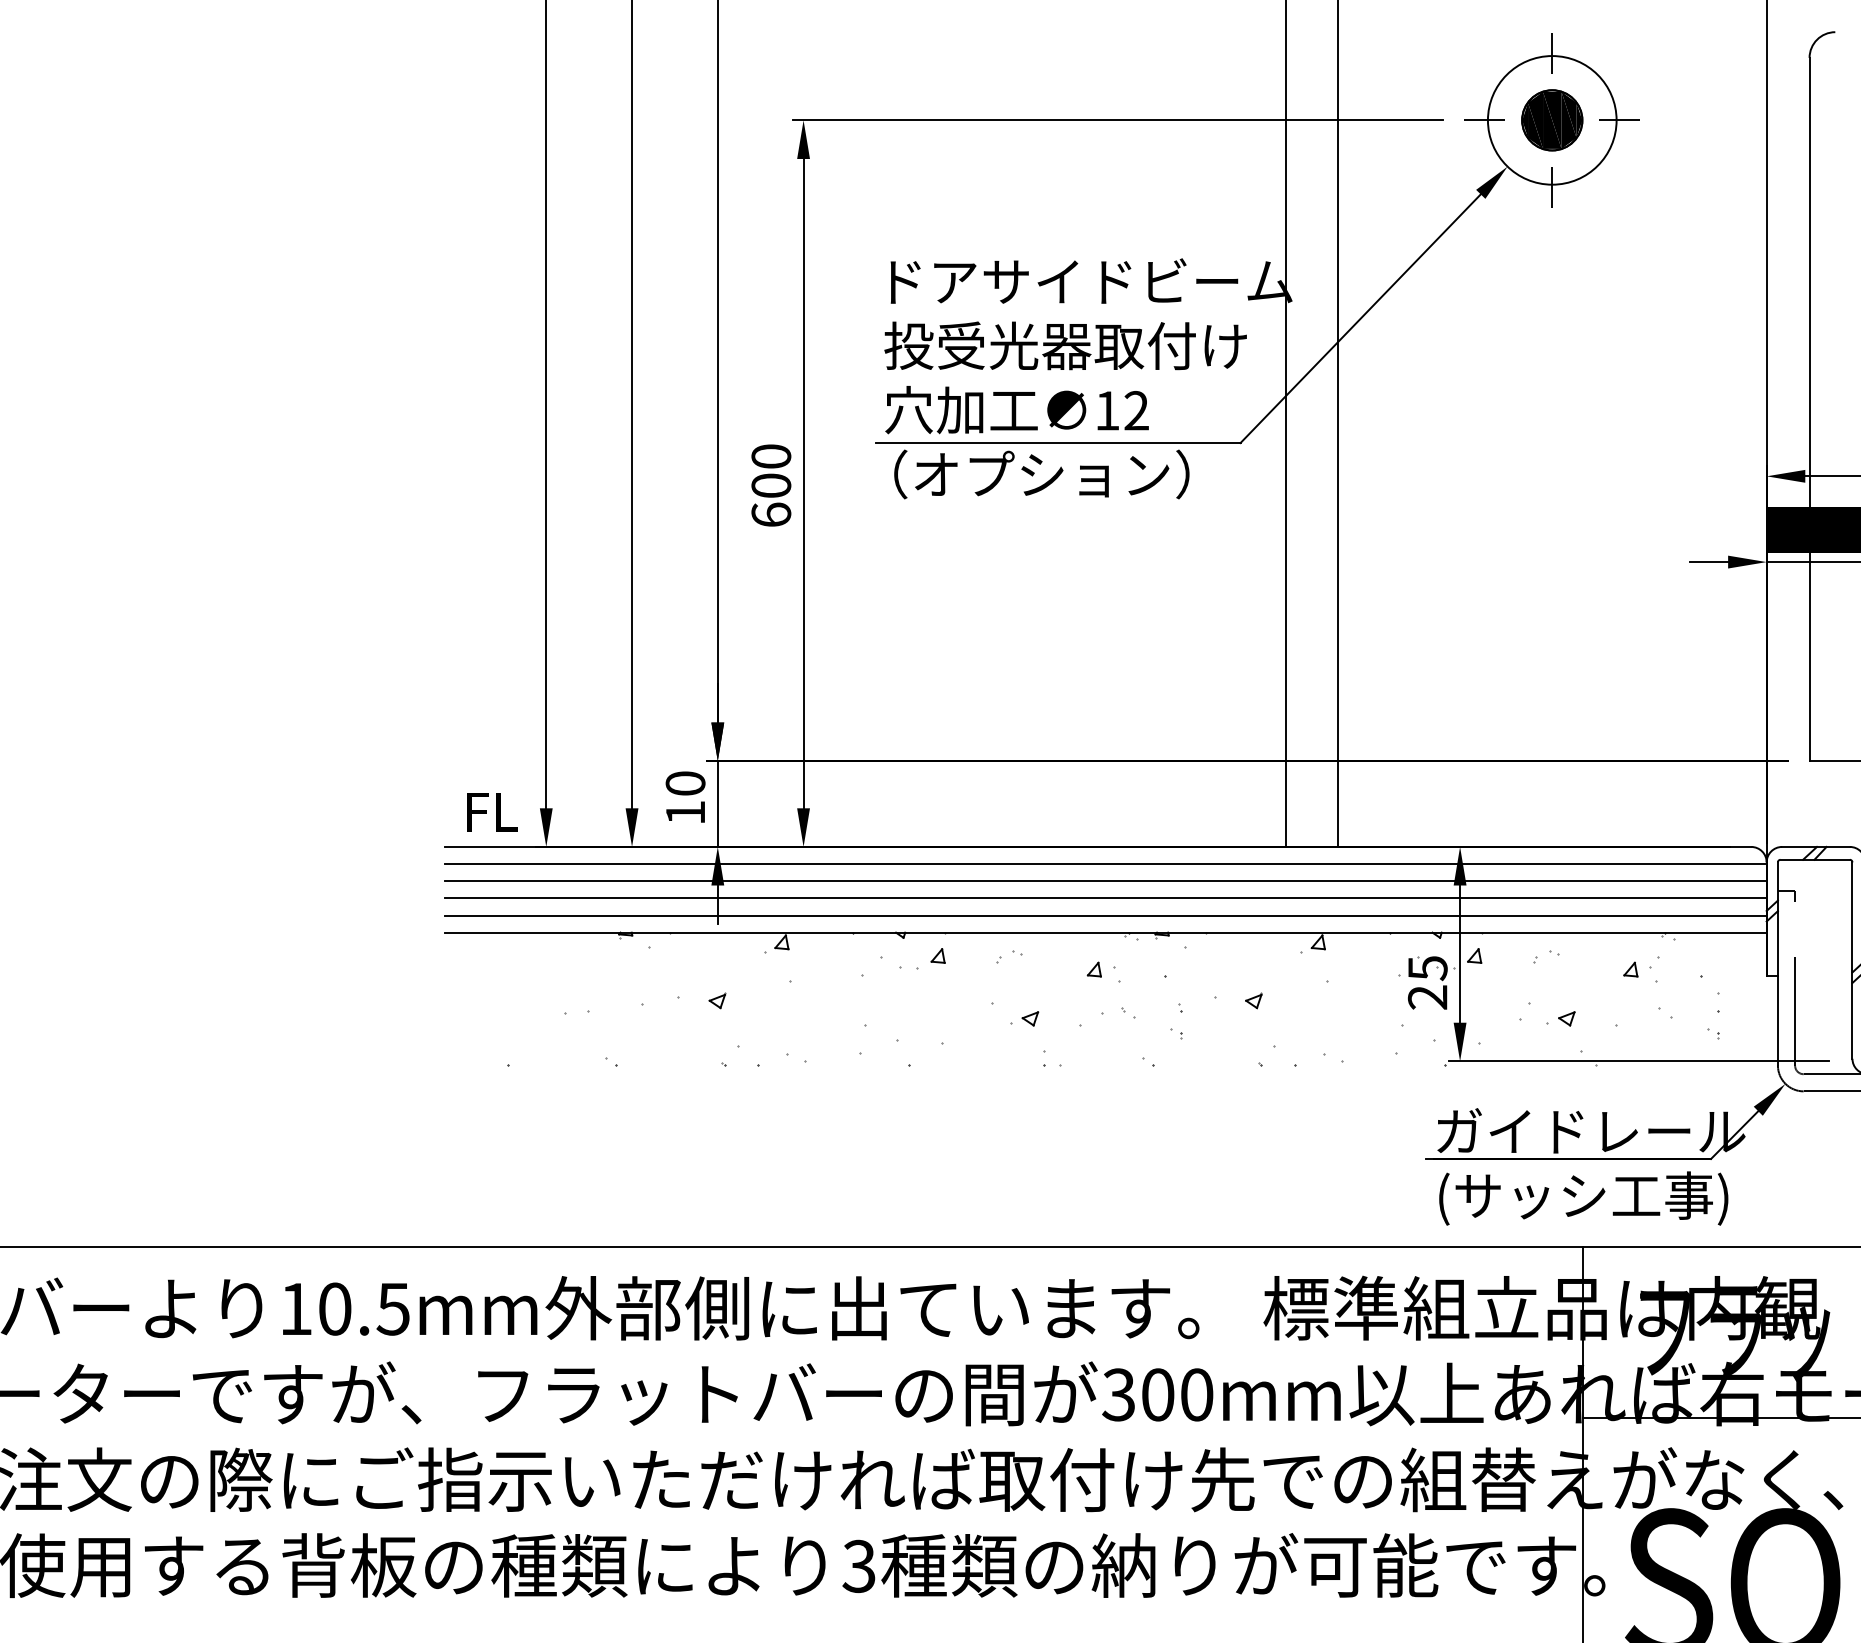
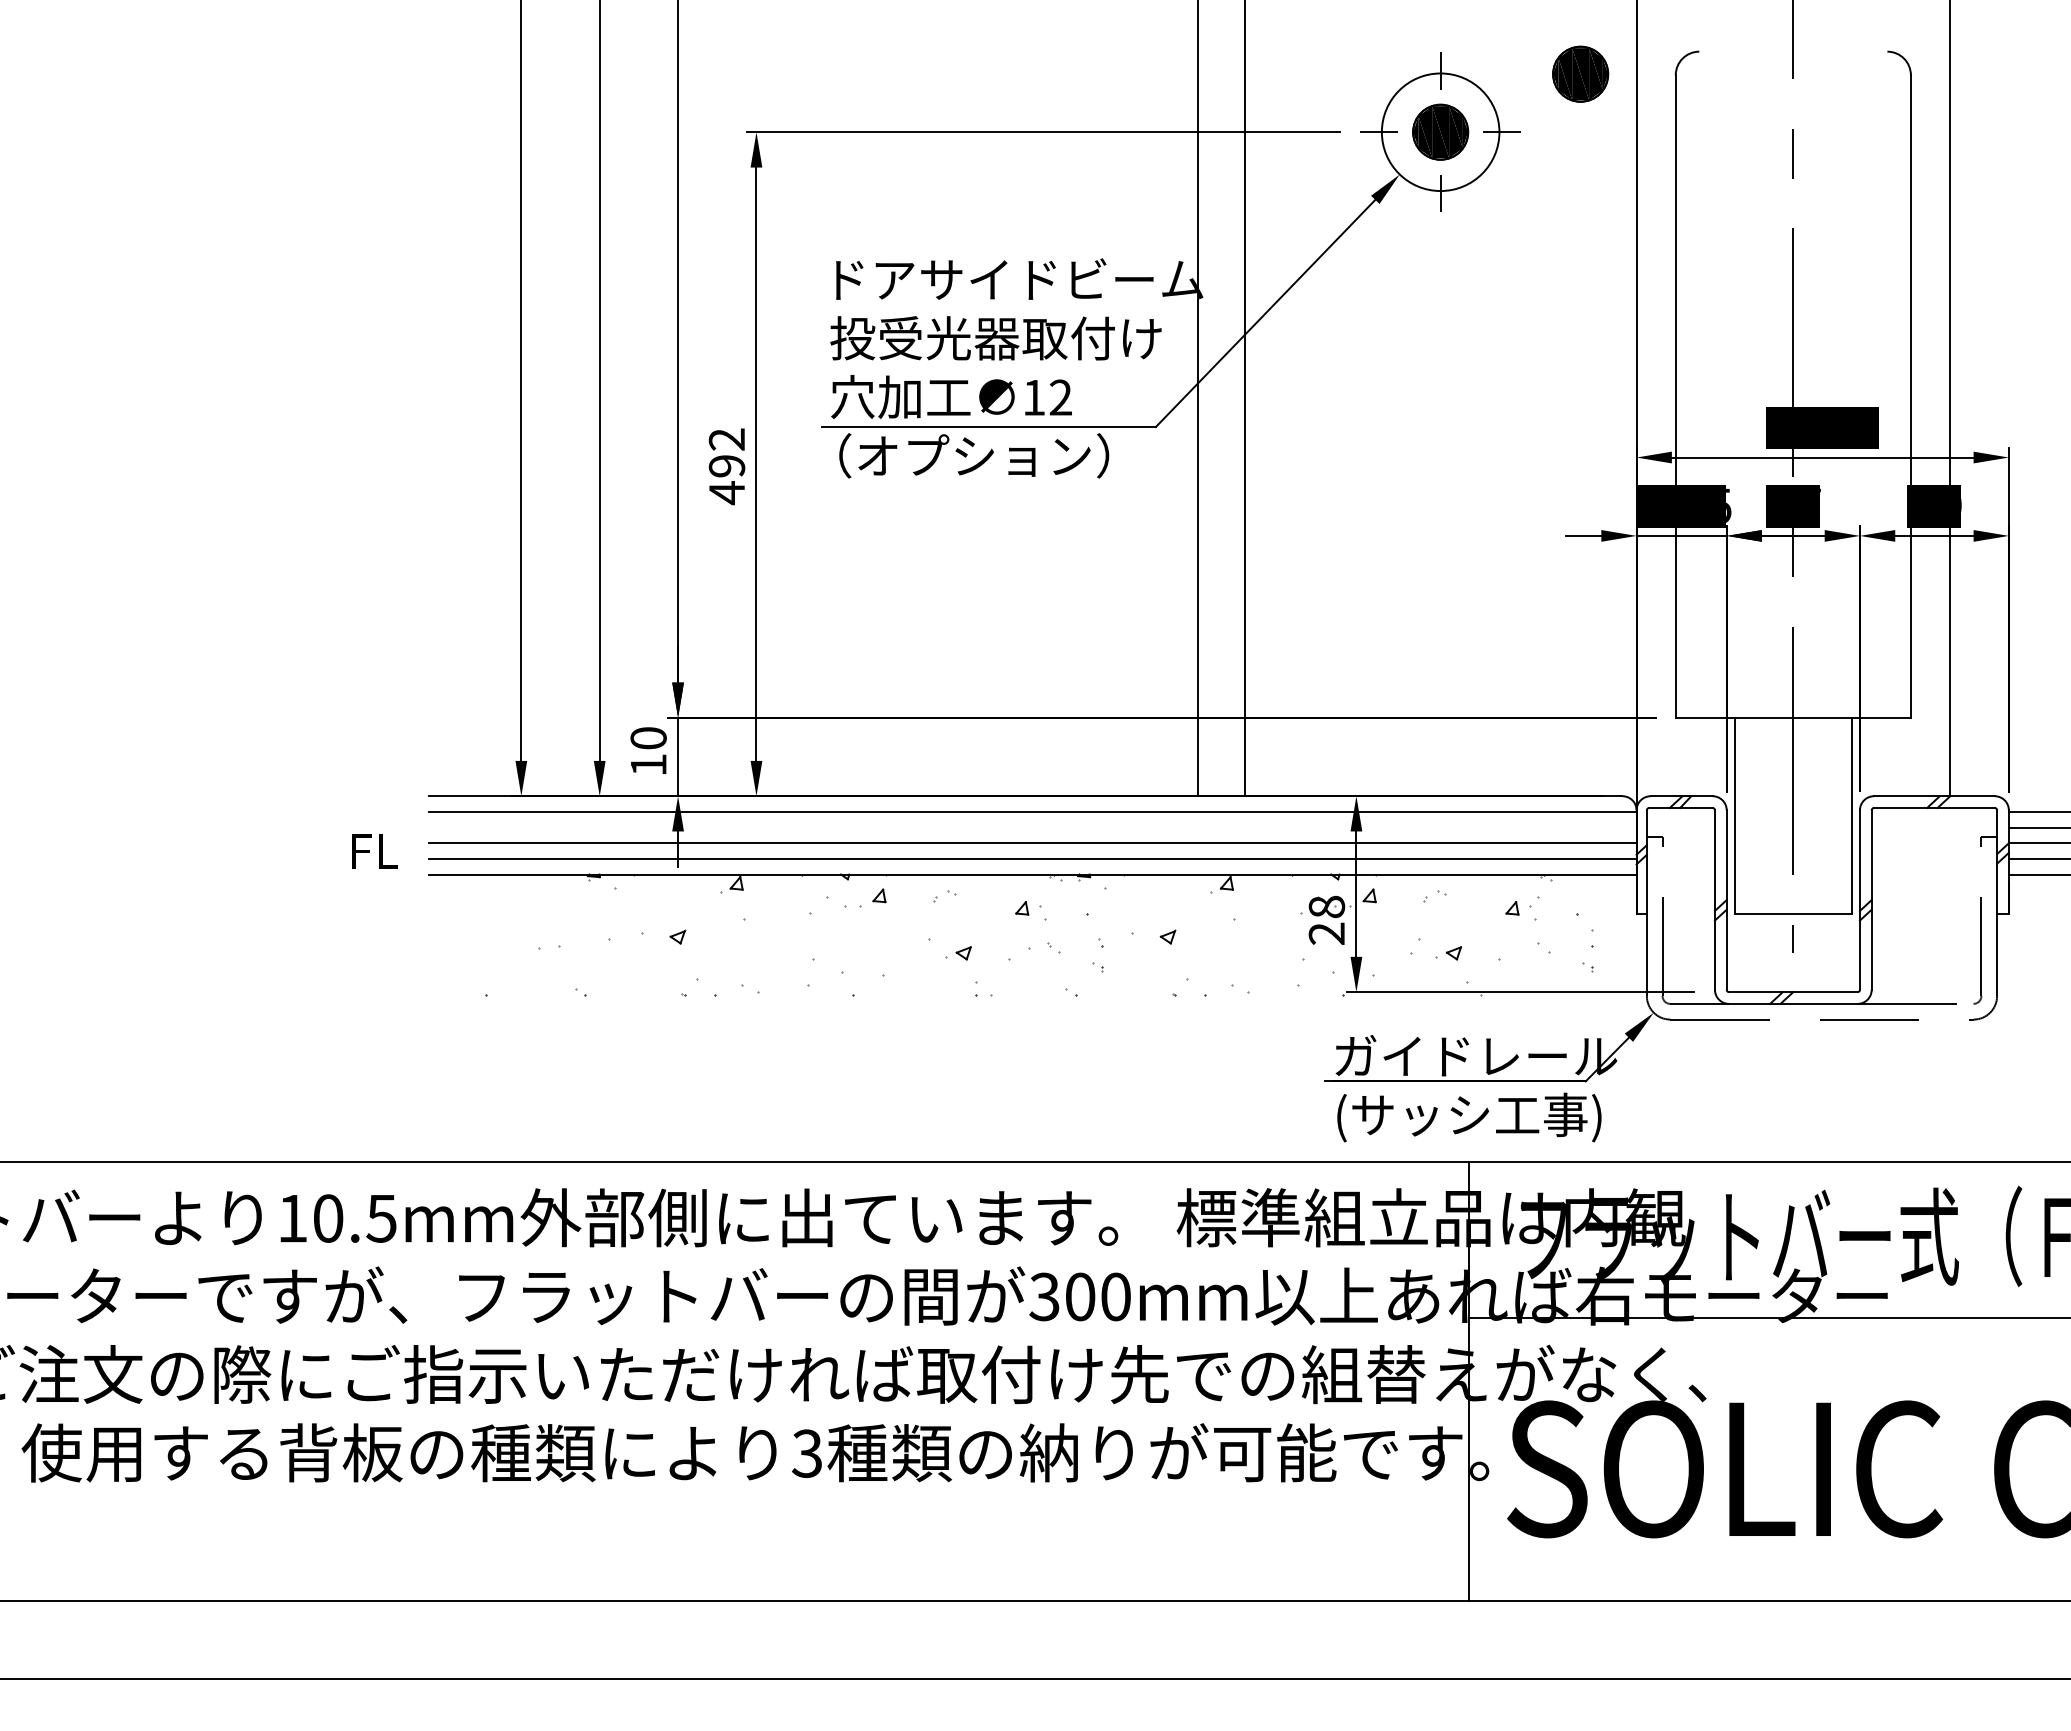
part: (1705, 56) -> (1580, 73), added
text: (770, 486) -> (726, 466), 600 -> 492
text: (491, 812) -> (374, 851), moved
line: (1105, 881) -> (1032, 827), removed
text: (1427, 967) -> (1326, 906), 25 -> 28

